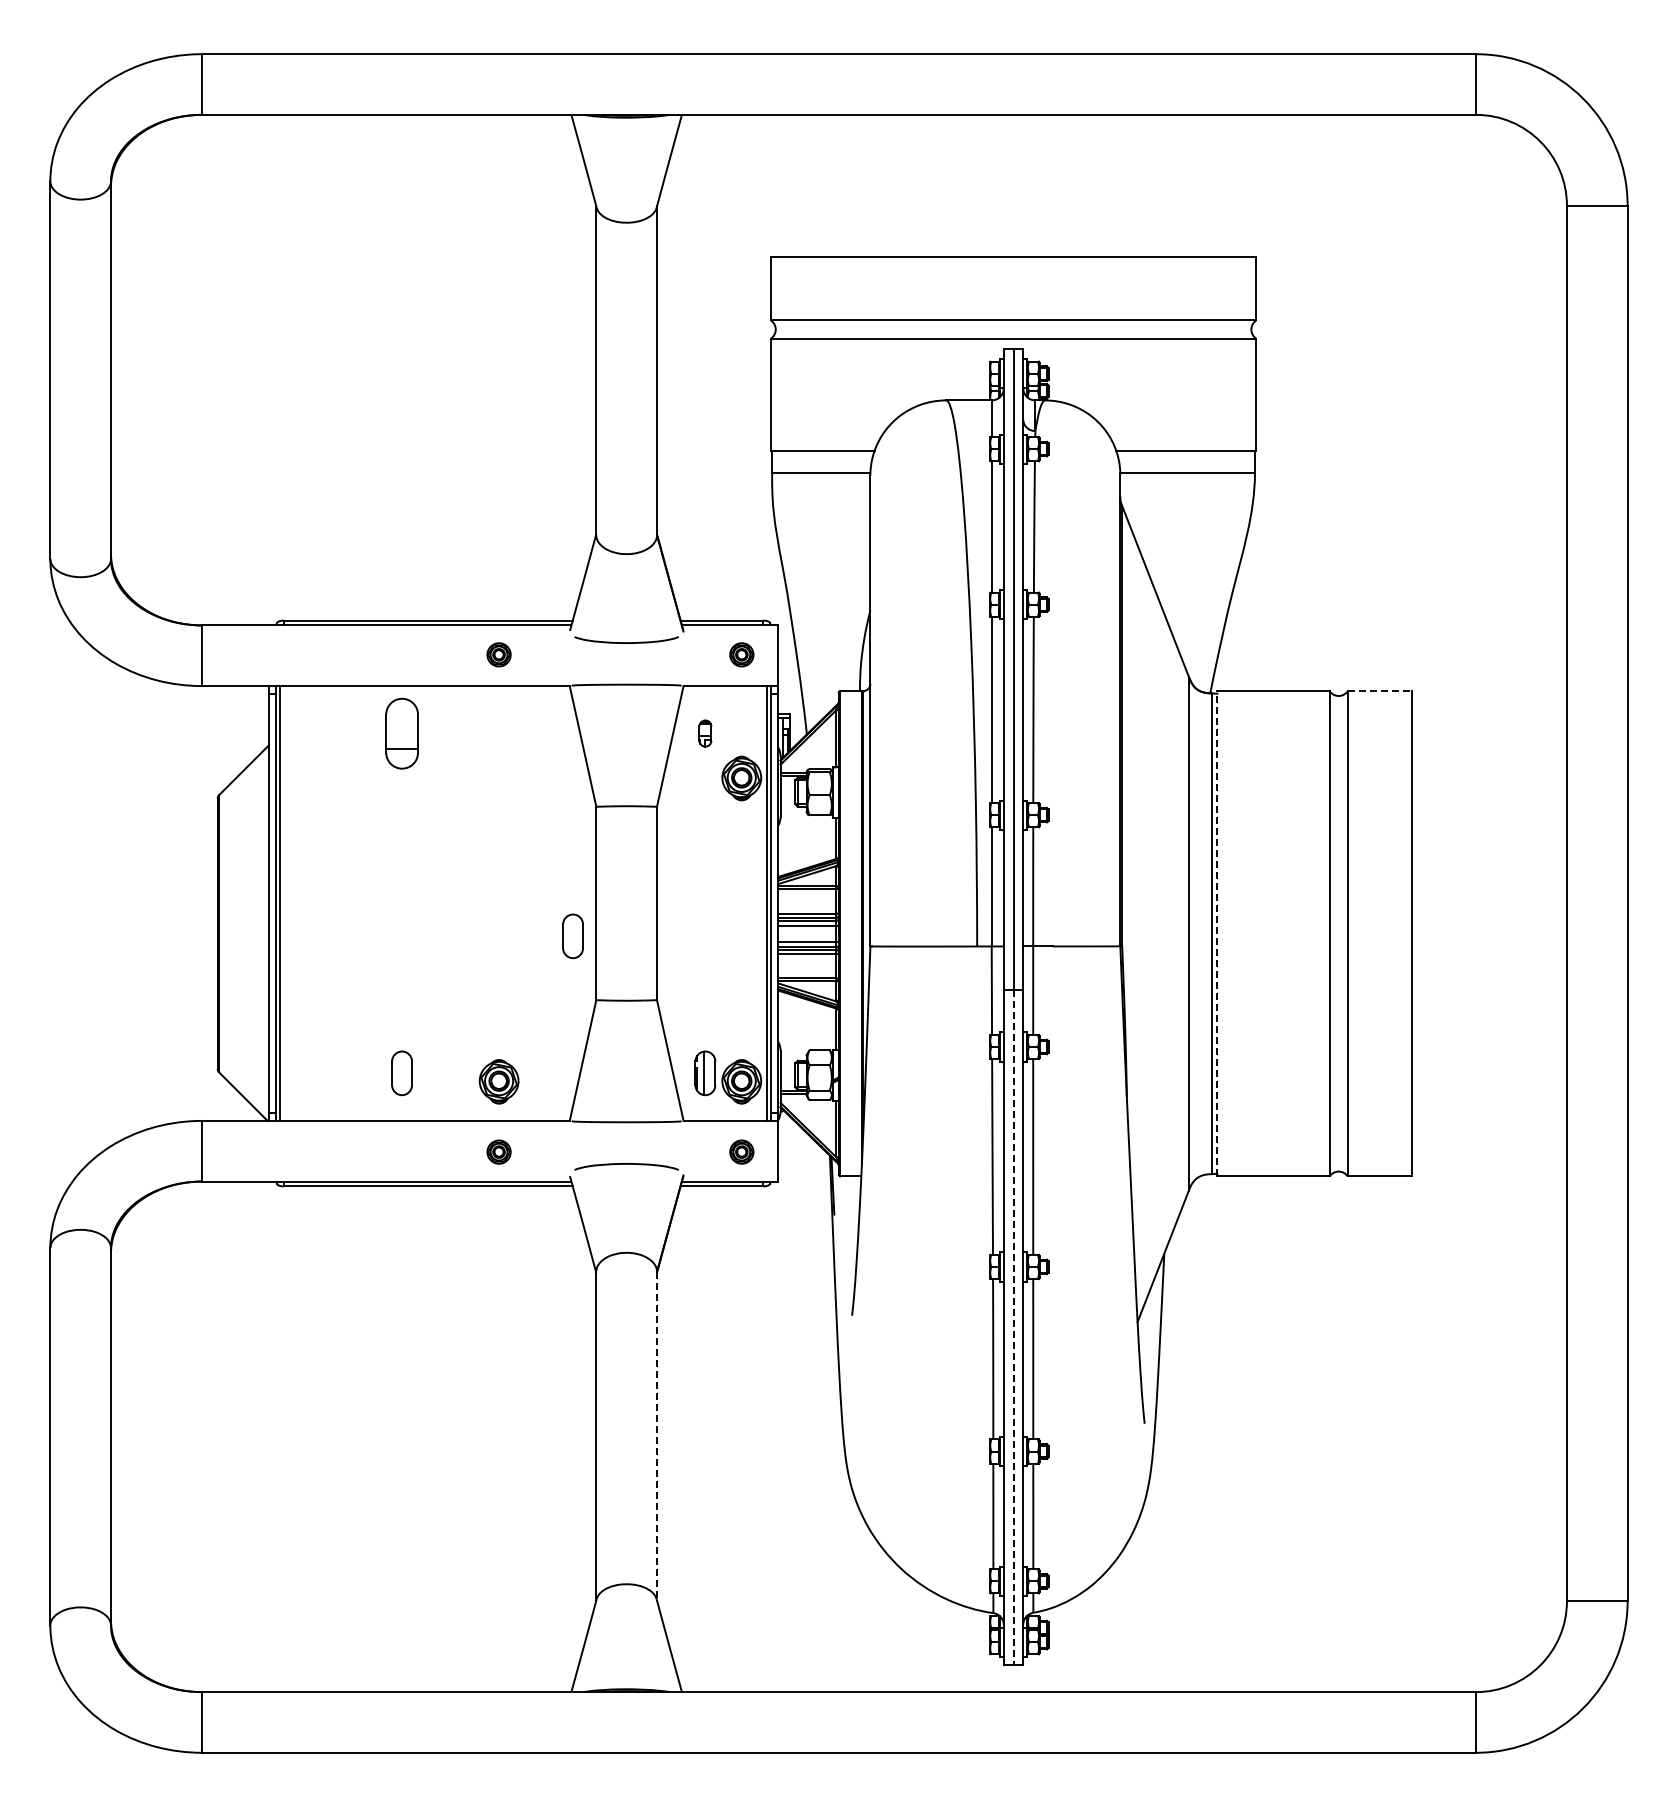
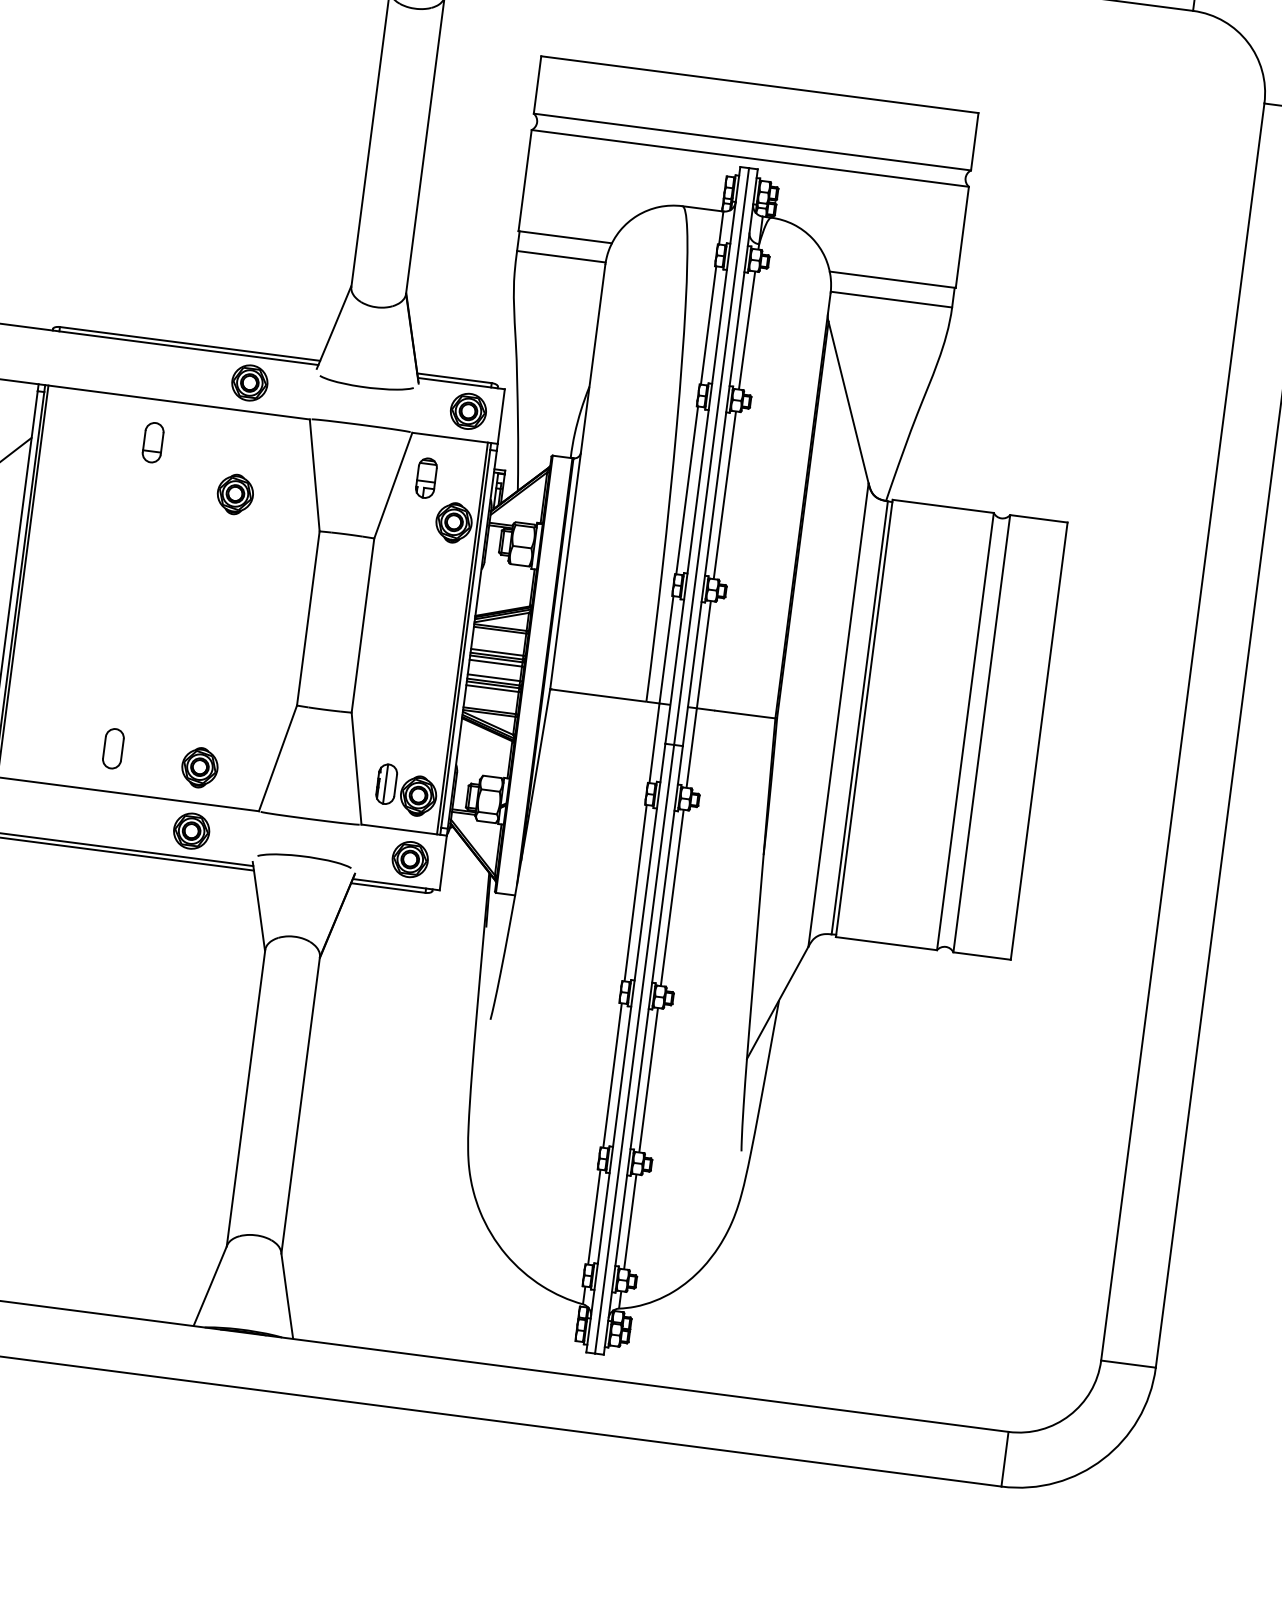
part: (498, 654) -> (249, 382), size x1.67
part: (741, 654) -> (468, 411), size x1.67
line: (1379, 691) -> (1038, 519), dashed -> solid
part: (401, 733) -> (152, 442), size x0.62
part: (705, 733) -> (426, 478), size x1.67
part: (498, 778) -> (234, 494), added
line: (1217, 933) -> (864, 718), dashed -> solid
part: (572, 936) -> (282, 645), removed
part: (498, 1151) -> (191, 830), size x1.67
part: (741, 1151) -> (410, 858), size x1.67
line: (1013, 1327) -> (634, 1049), dashed -> solid
line: (657, 1436) -> (301, 1105), dashed -> solid

